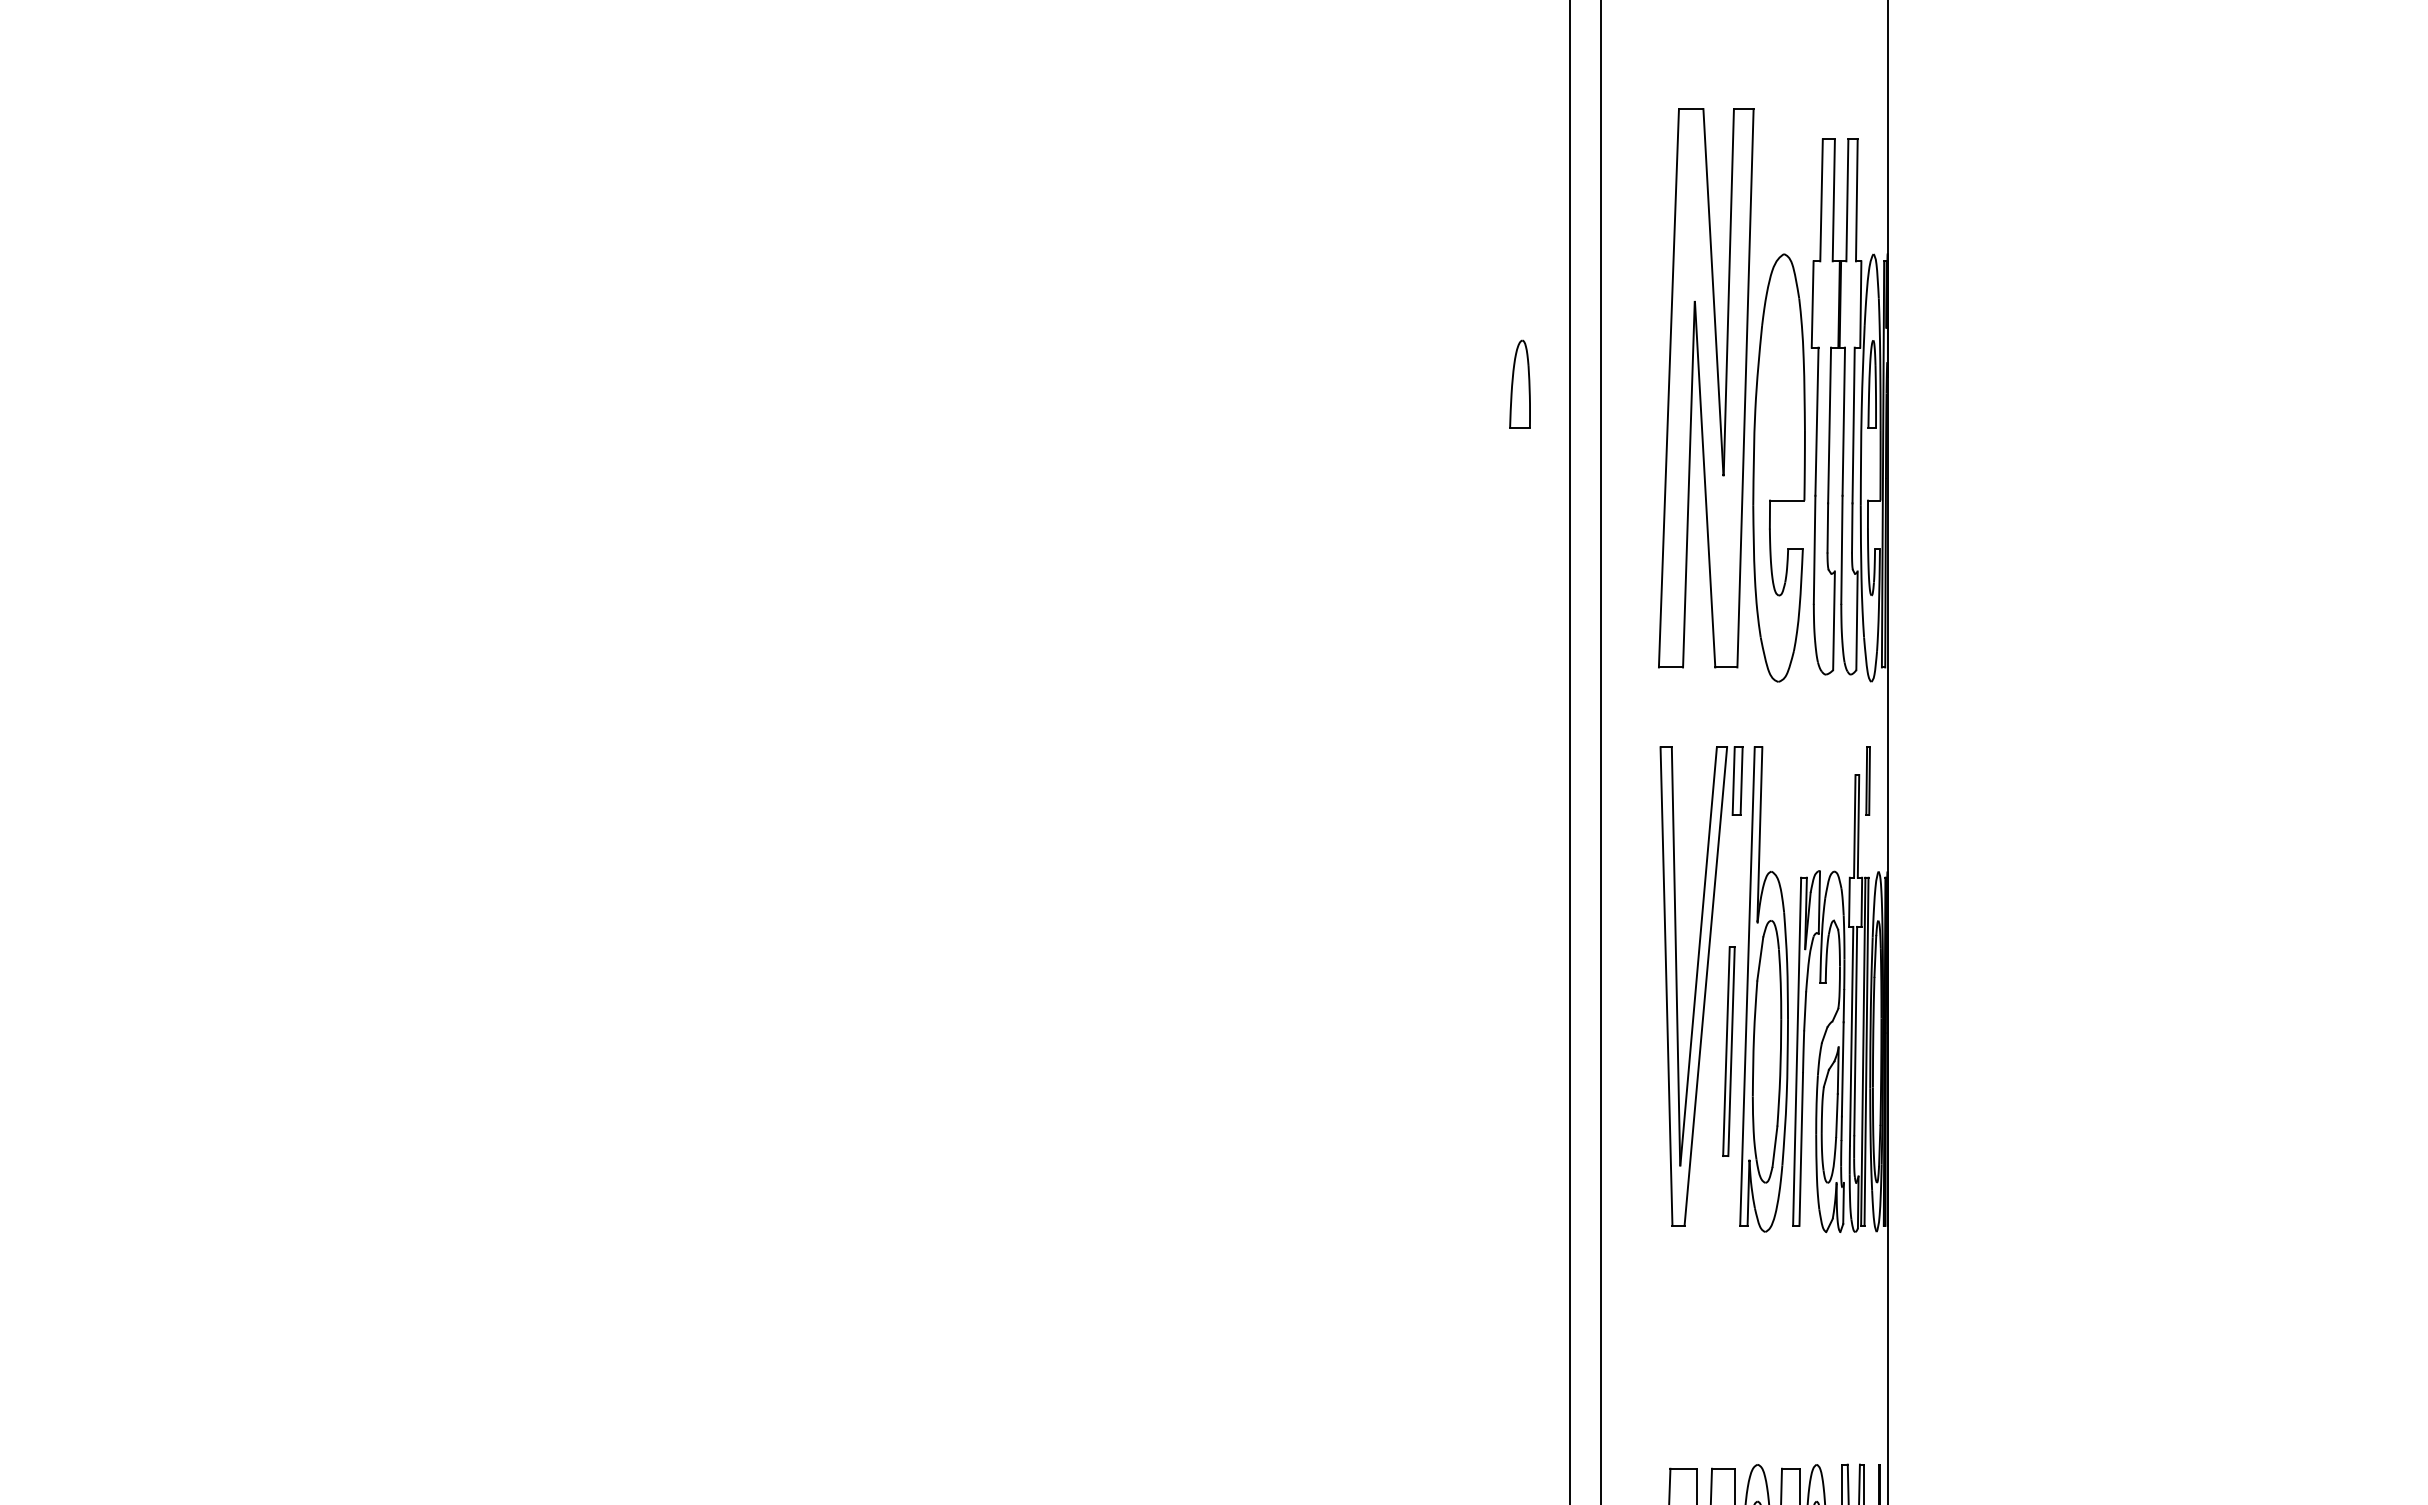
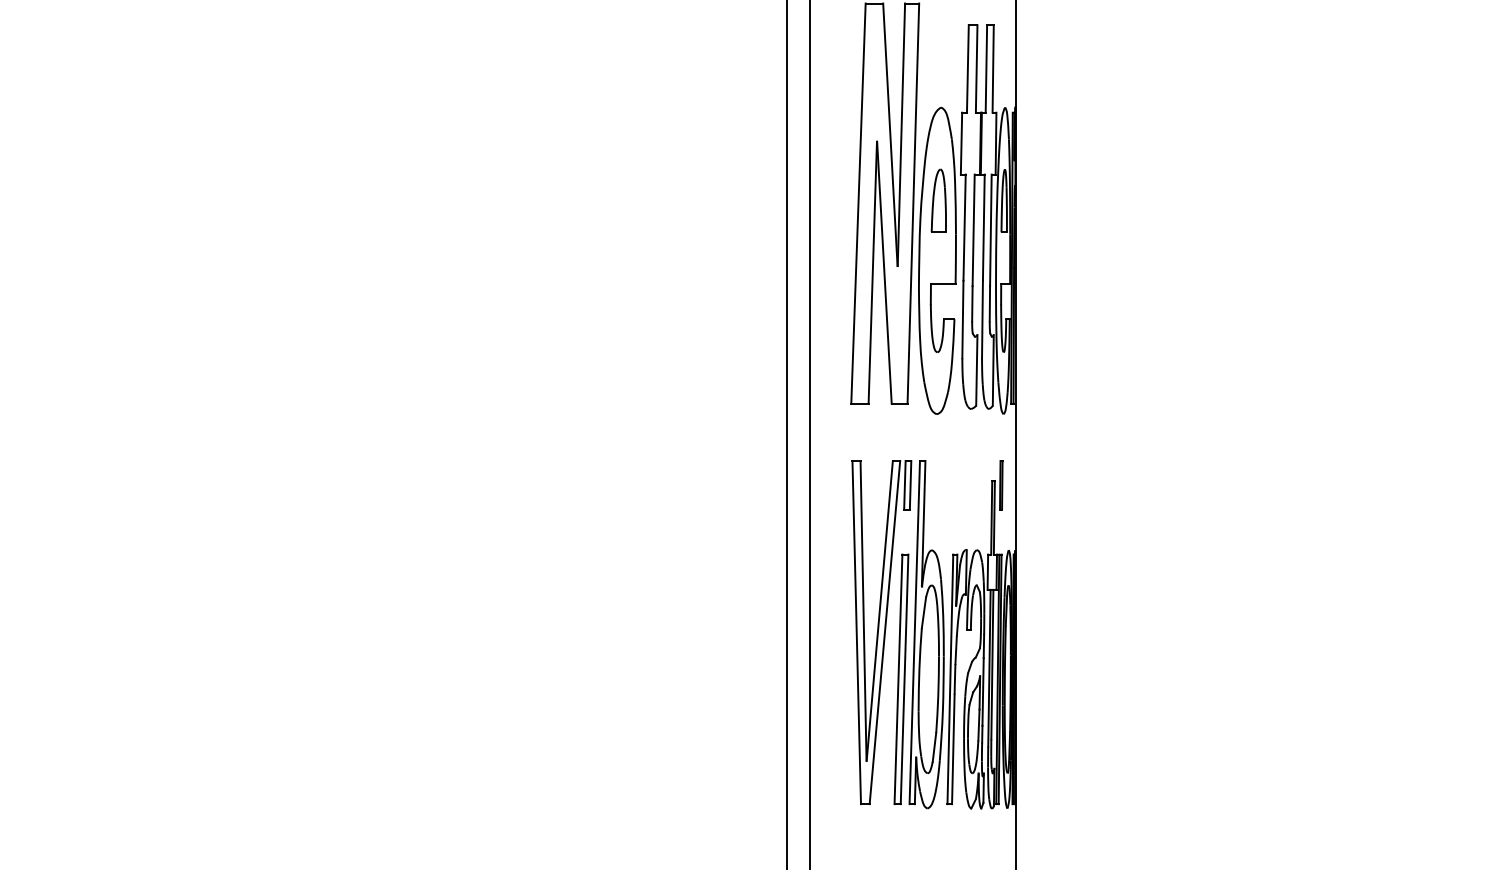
part: (1519, 383) -> (938, 200), moved
part: (1728, 1051) -> (901, 679), size x1.67

